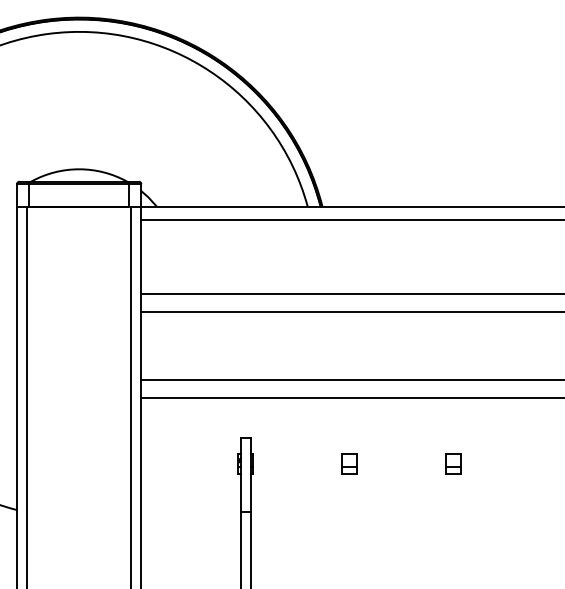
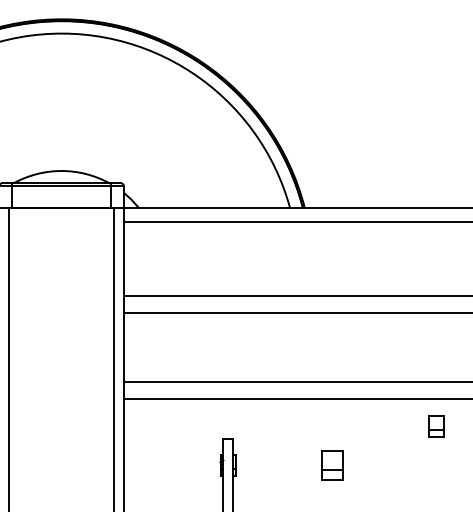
part: (349, 463) -> (331, 465), size x1.4
part: (453, 463) -> (435, 426), moved

